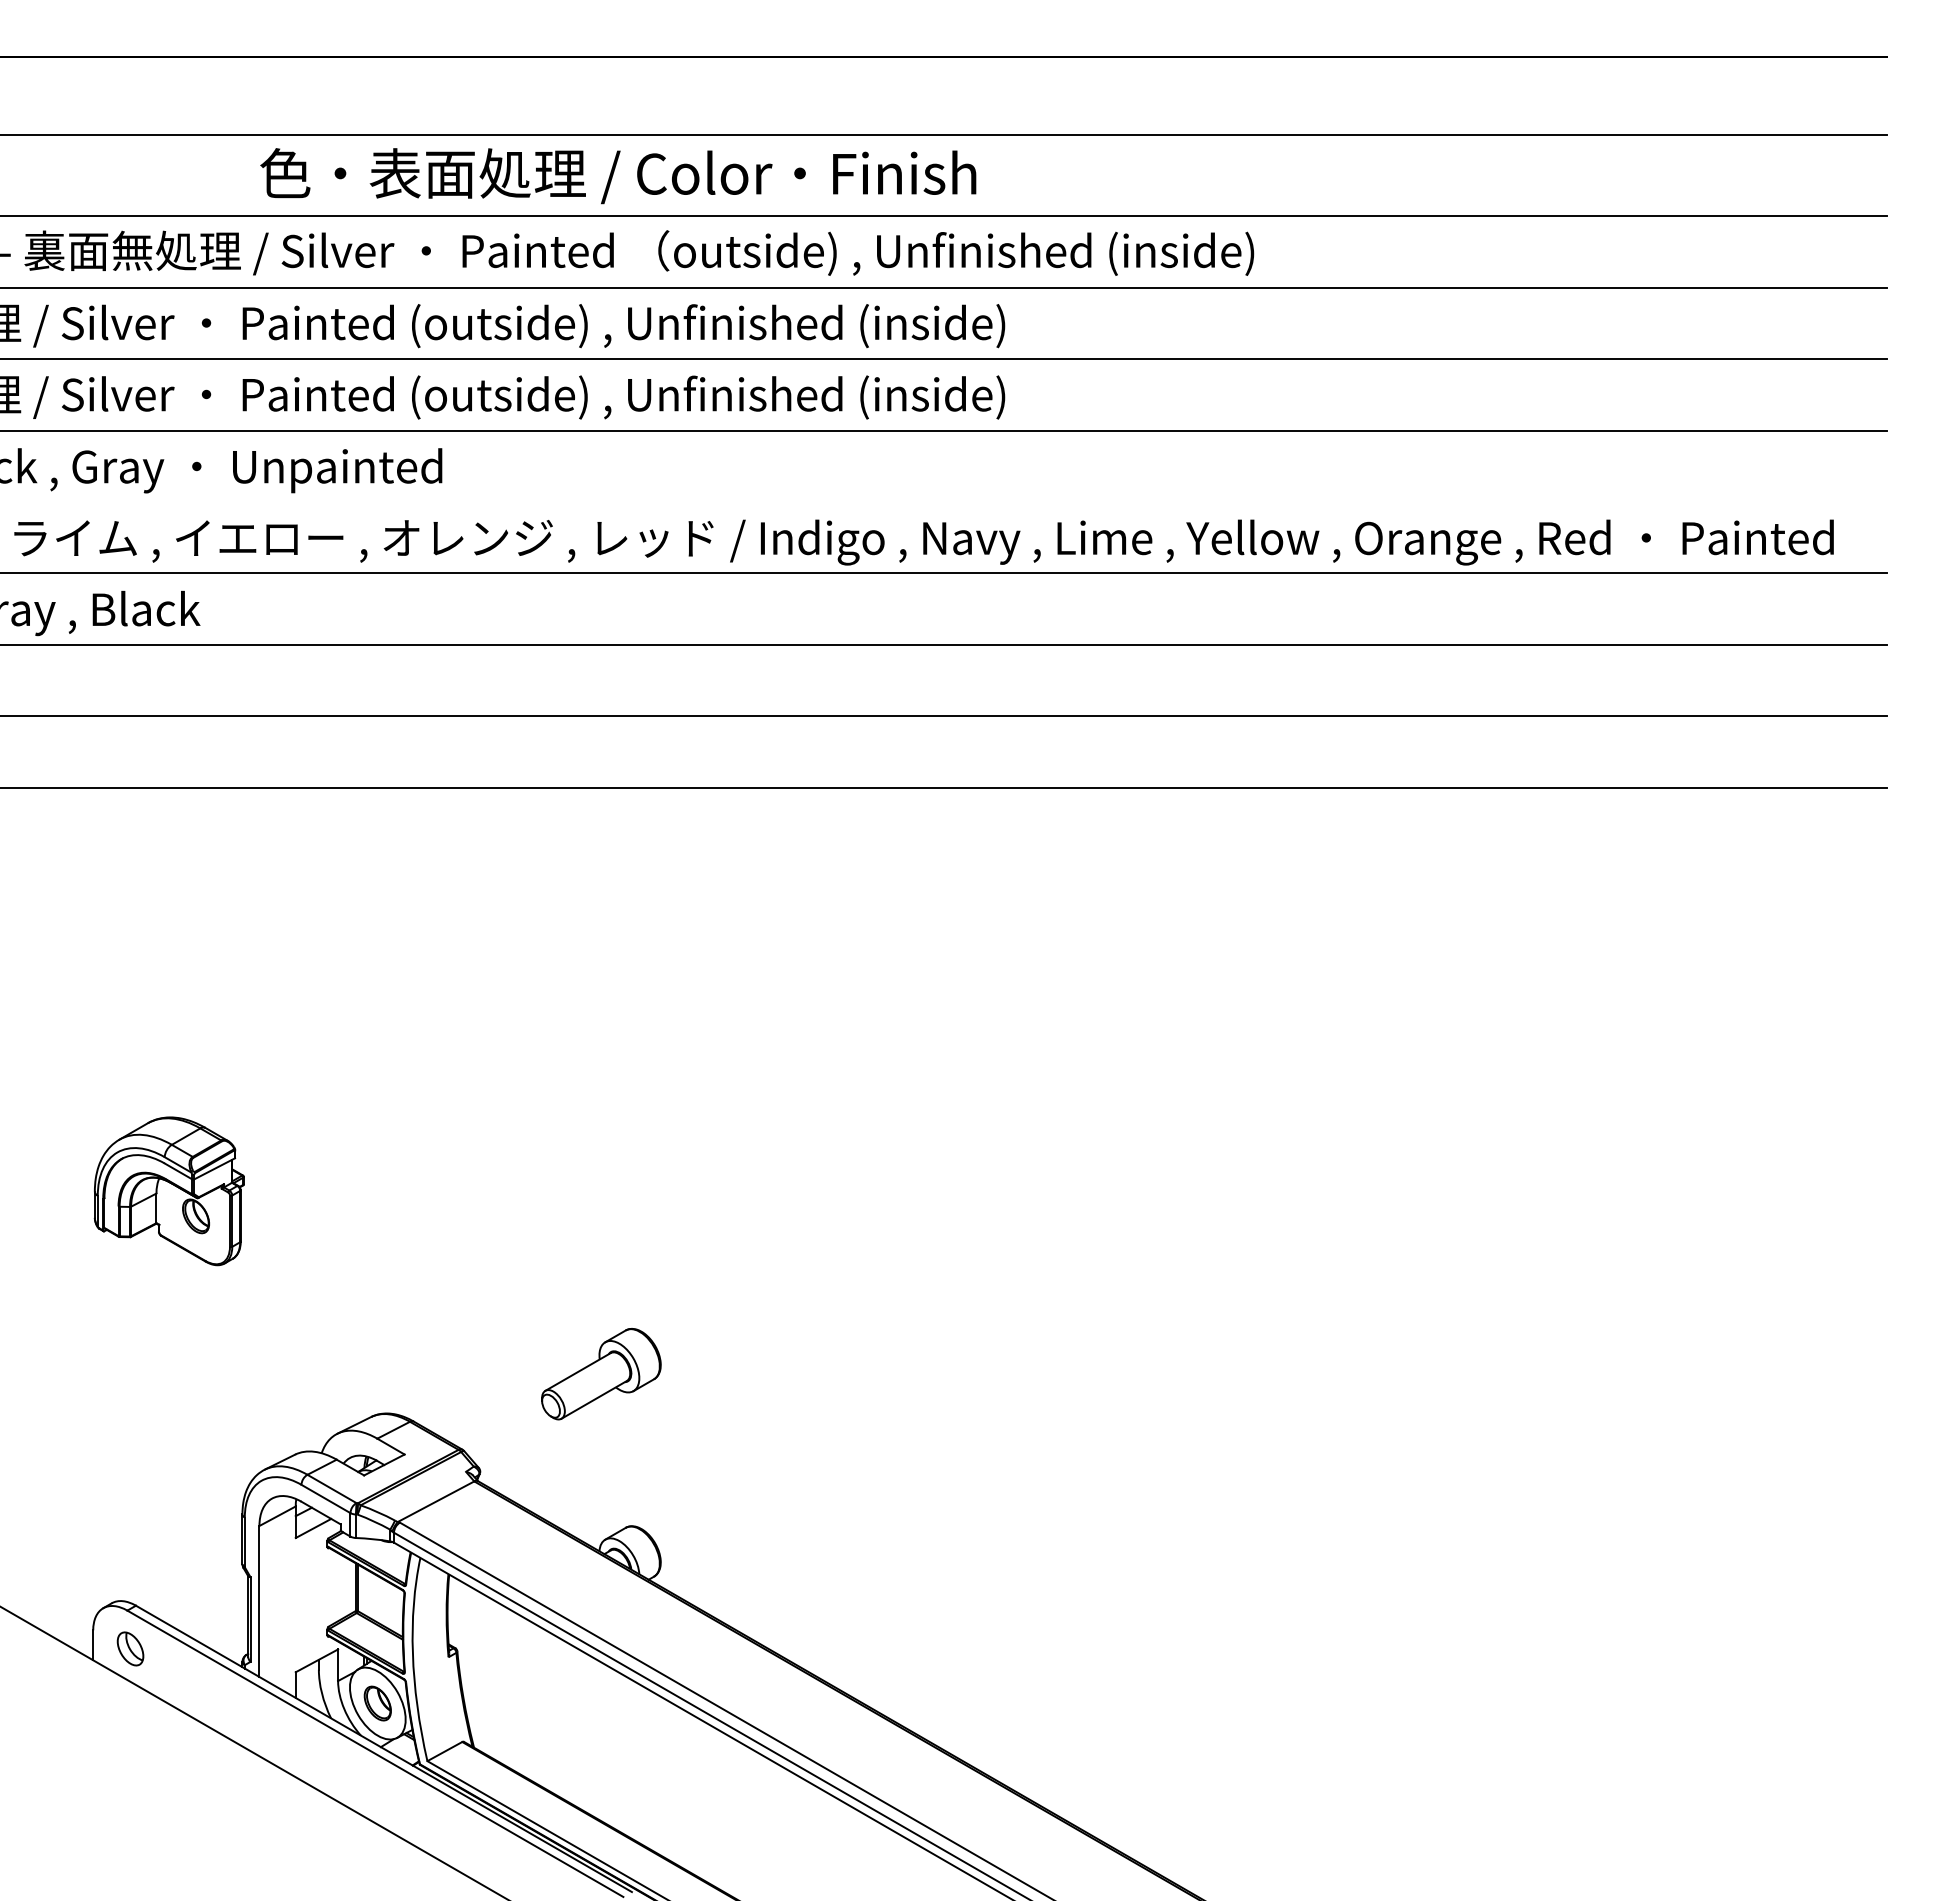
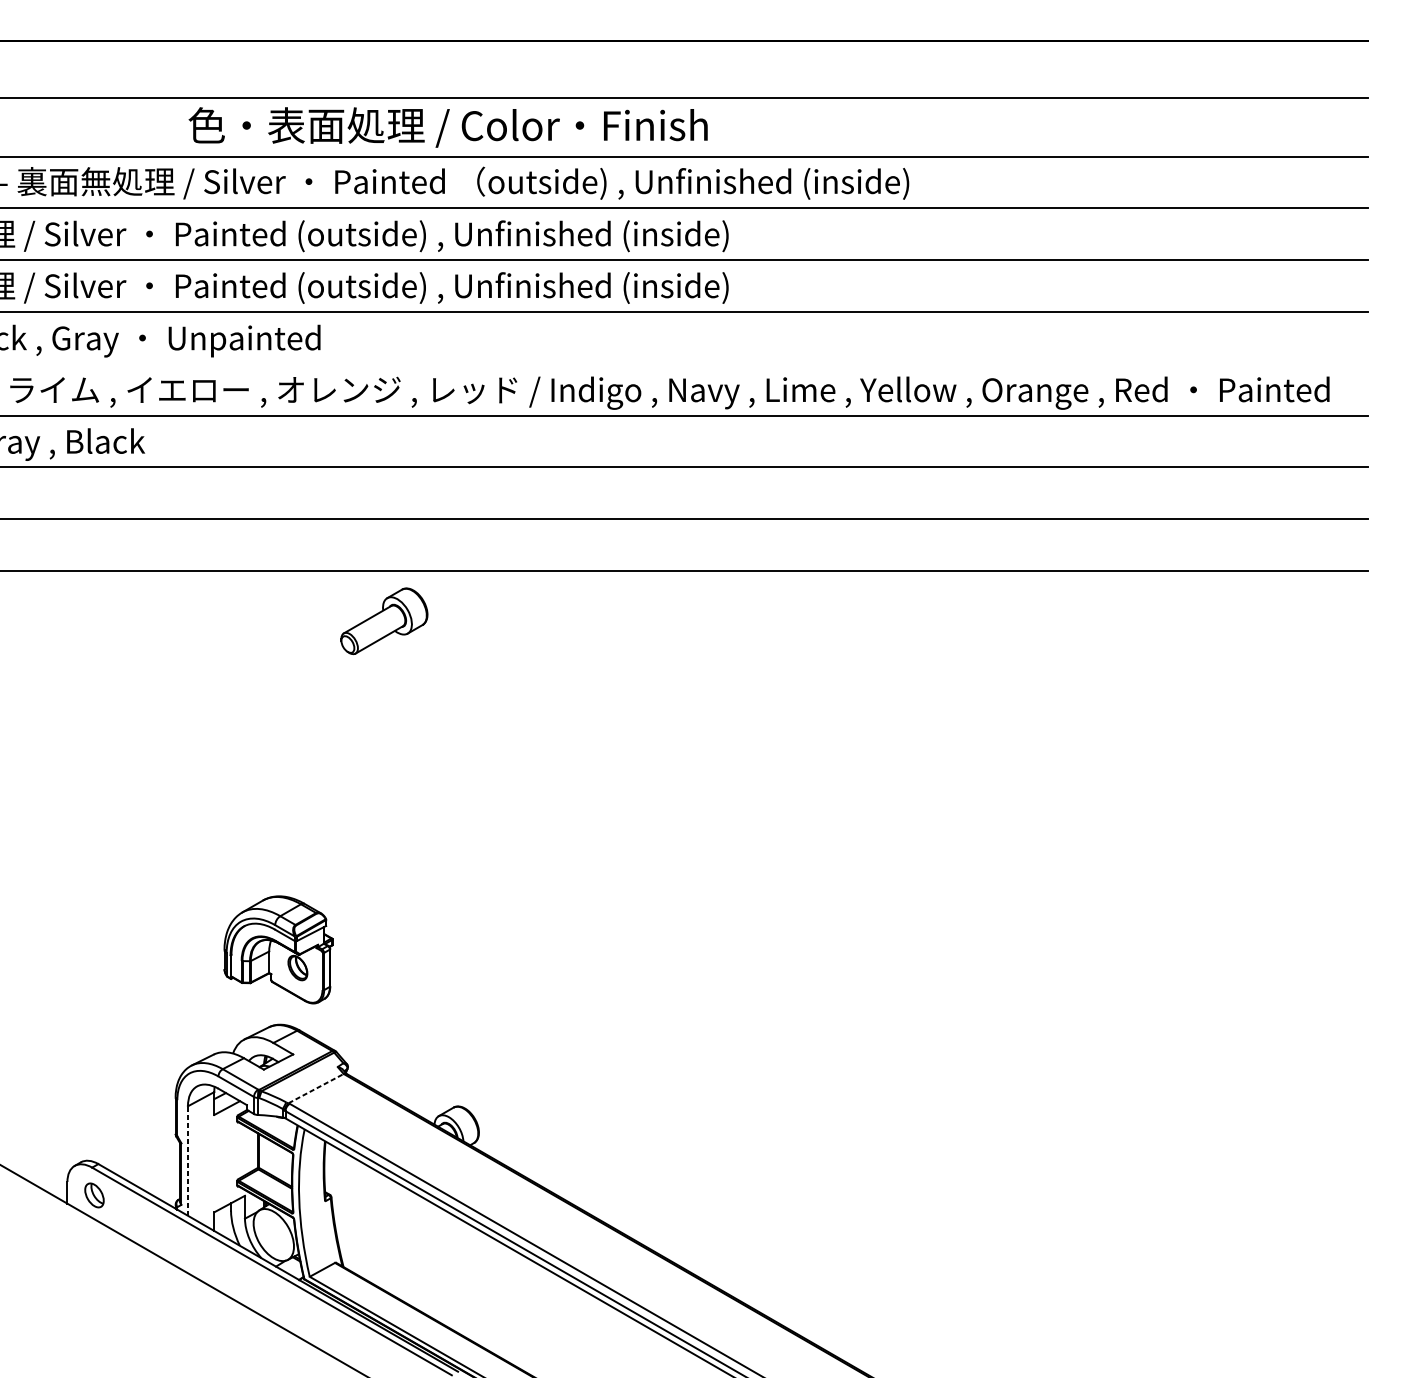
part: (168, 1191) -> (277, 950), moved
part: (601, 1374) -> (384, 621), moved
line: (436, 1501) -> (316, 1088), solid -> dashed
line: (259, 1601) -> (188, 1161), solid -> dashed
part: (377, 1703) -> (273, 1235), removed

